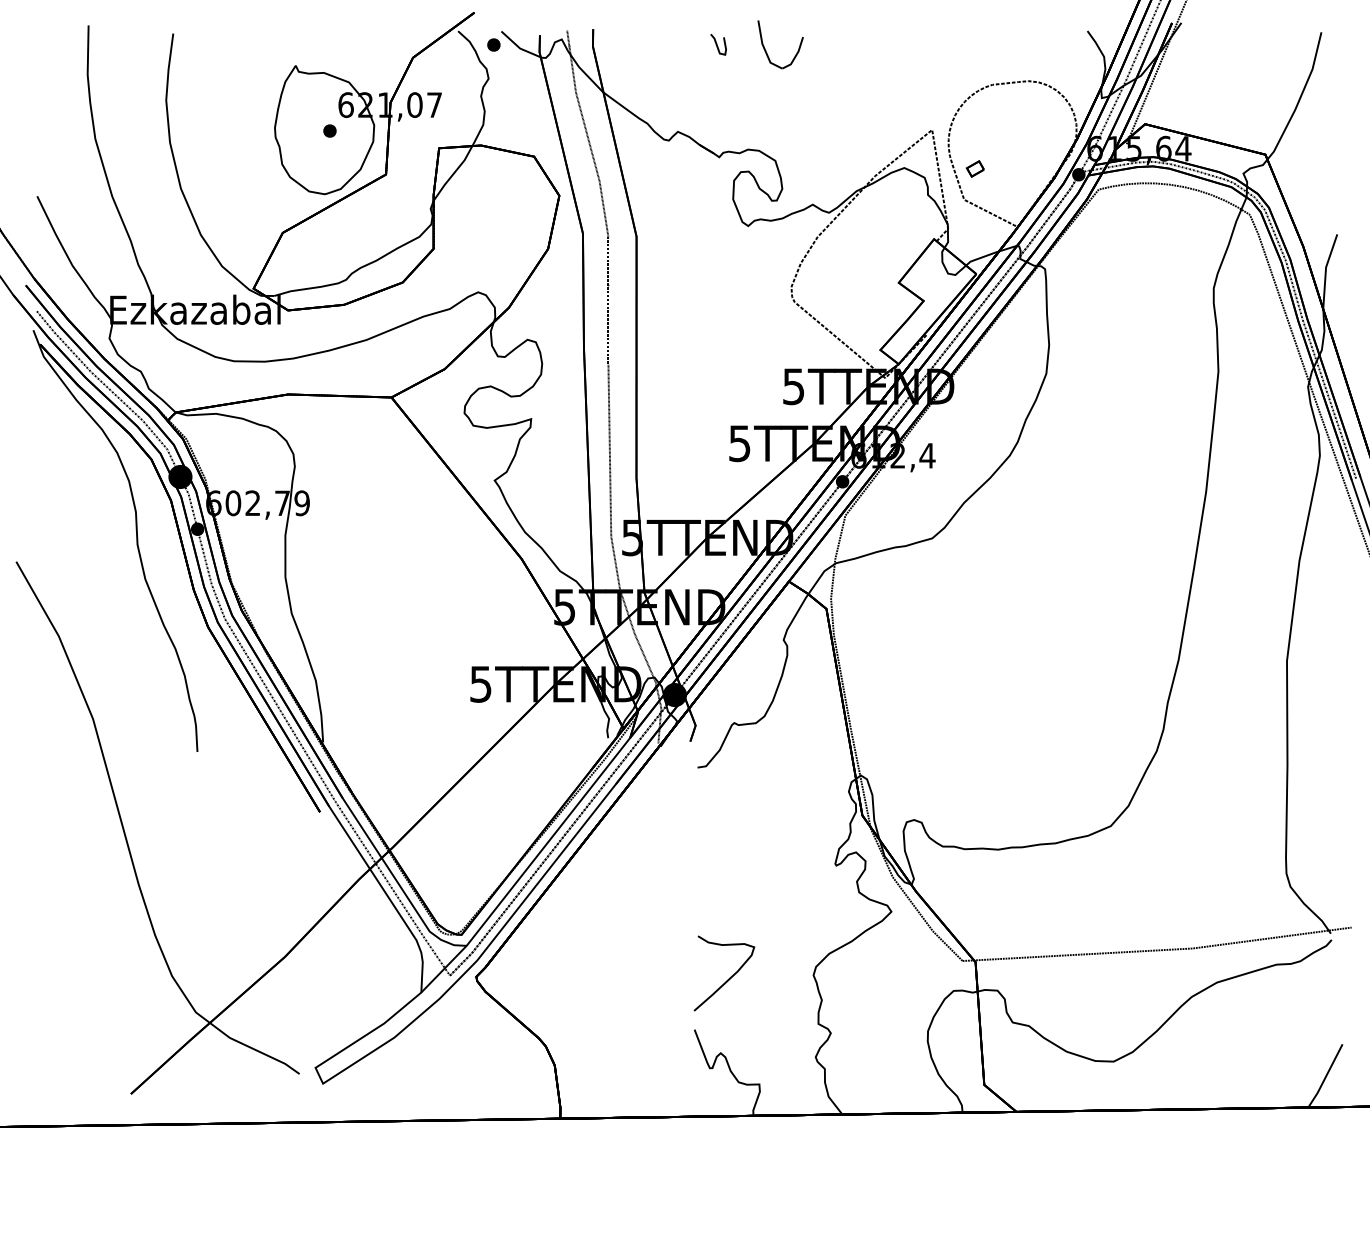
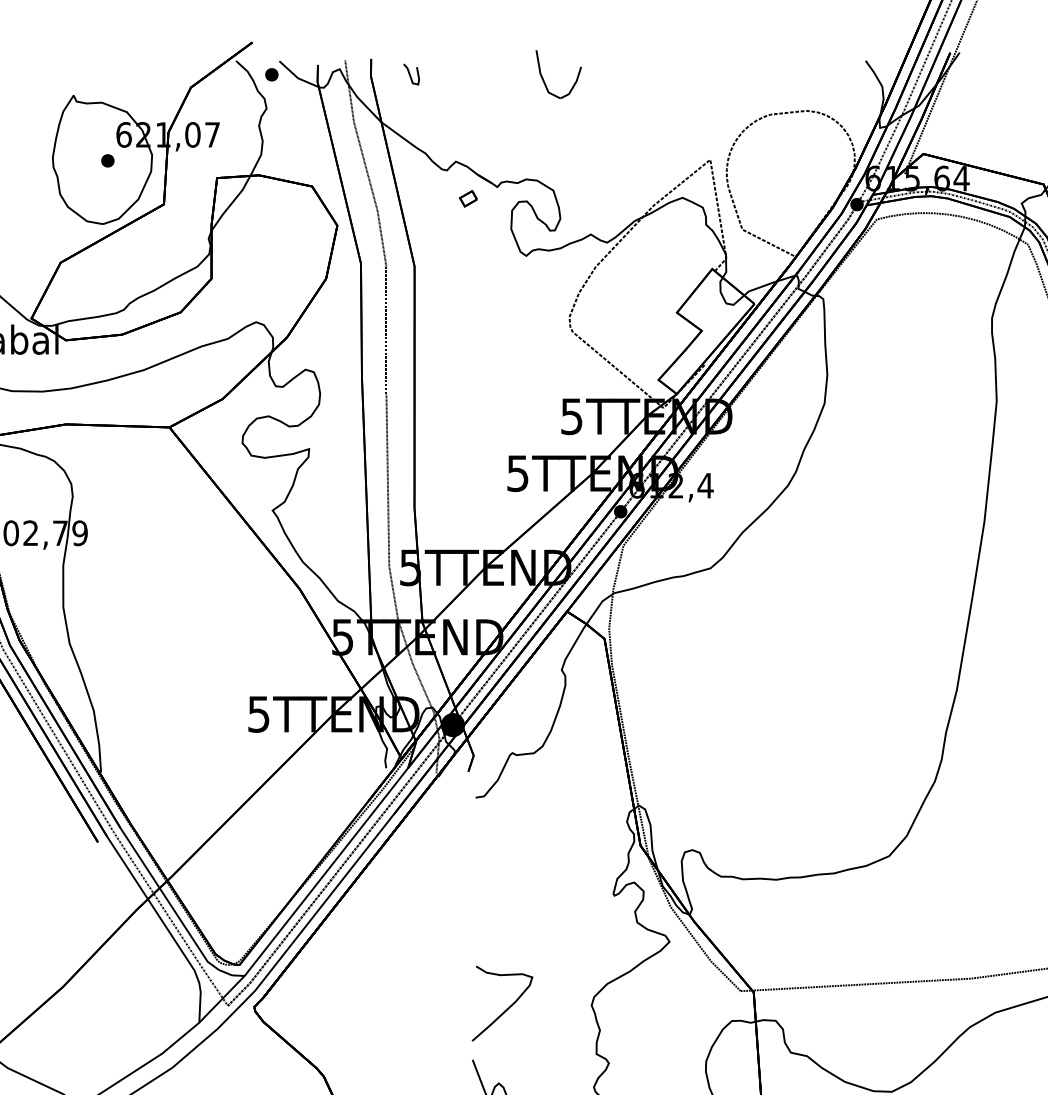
curve: (717, 44) -> (410, 74), moved
part: (974, 168) -> (467, 198), moved

